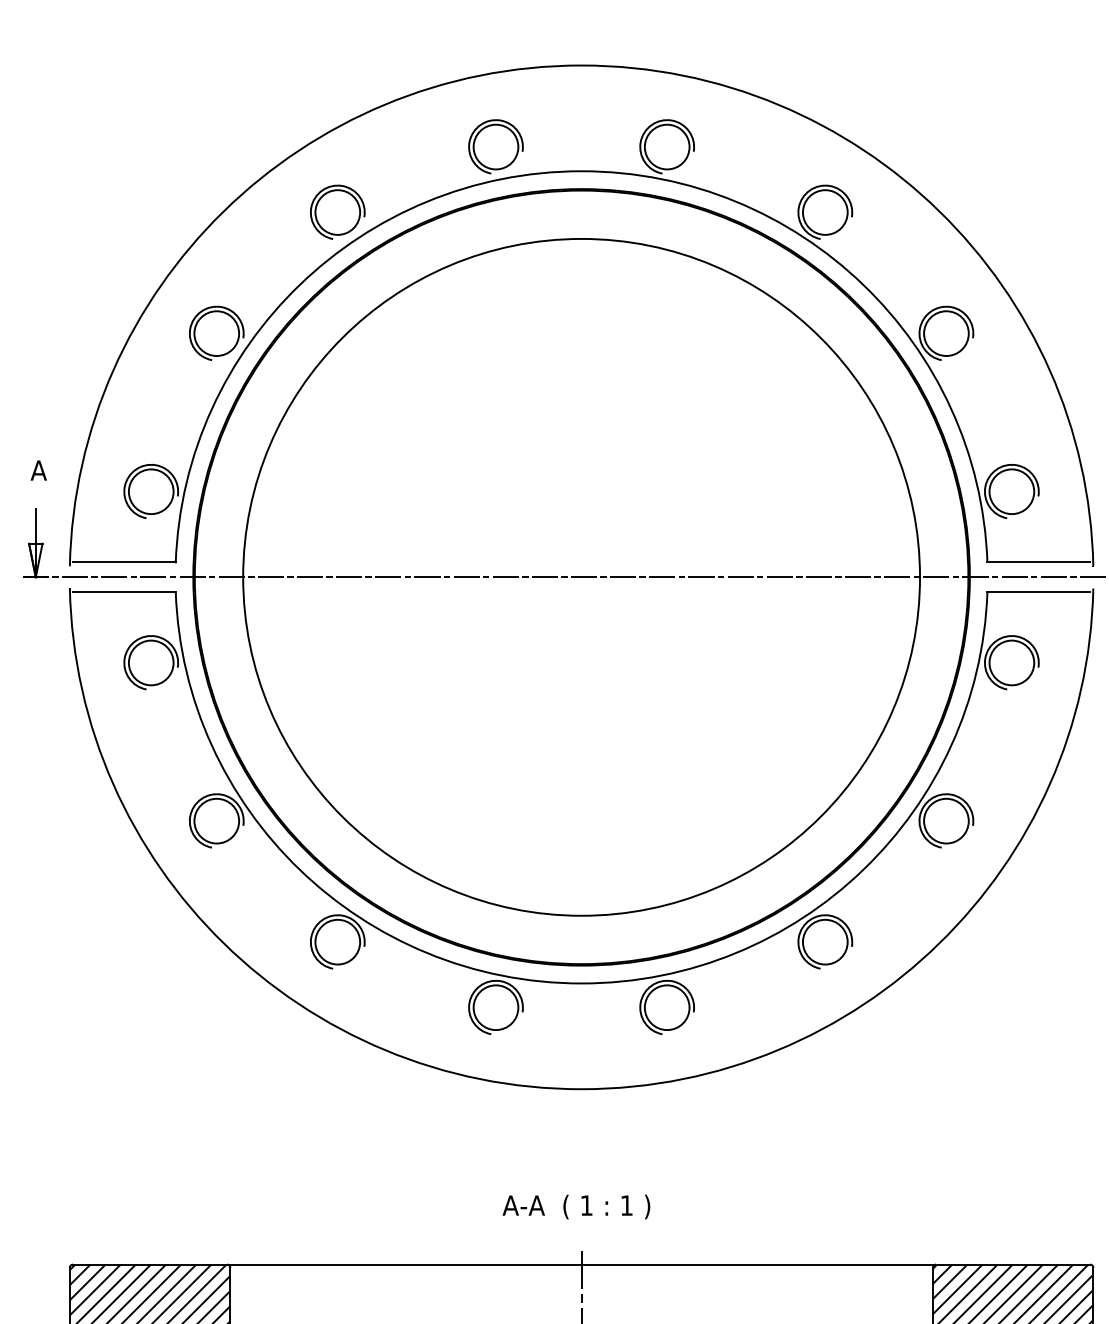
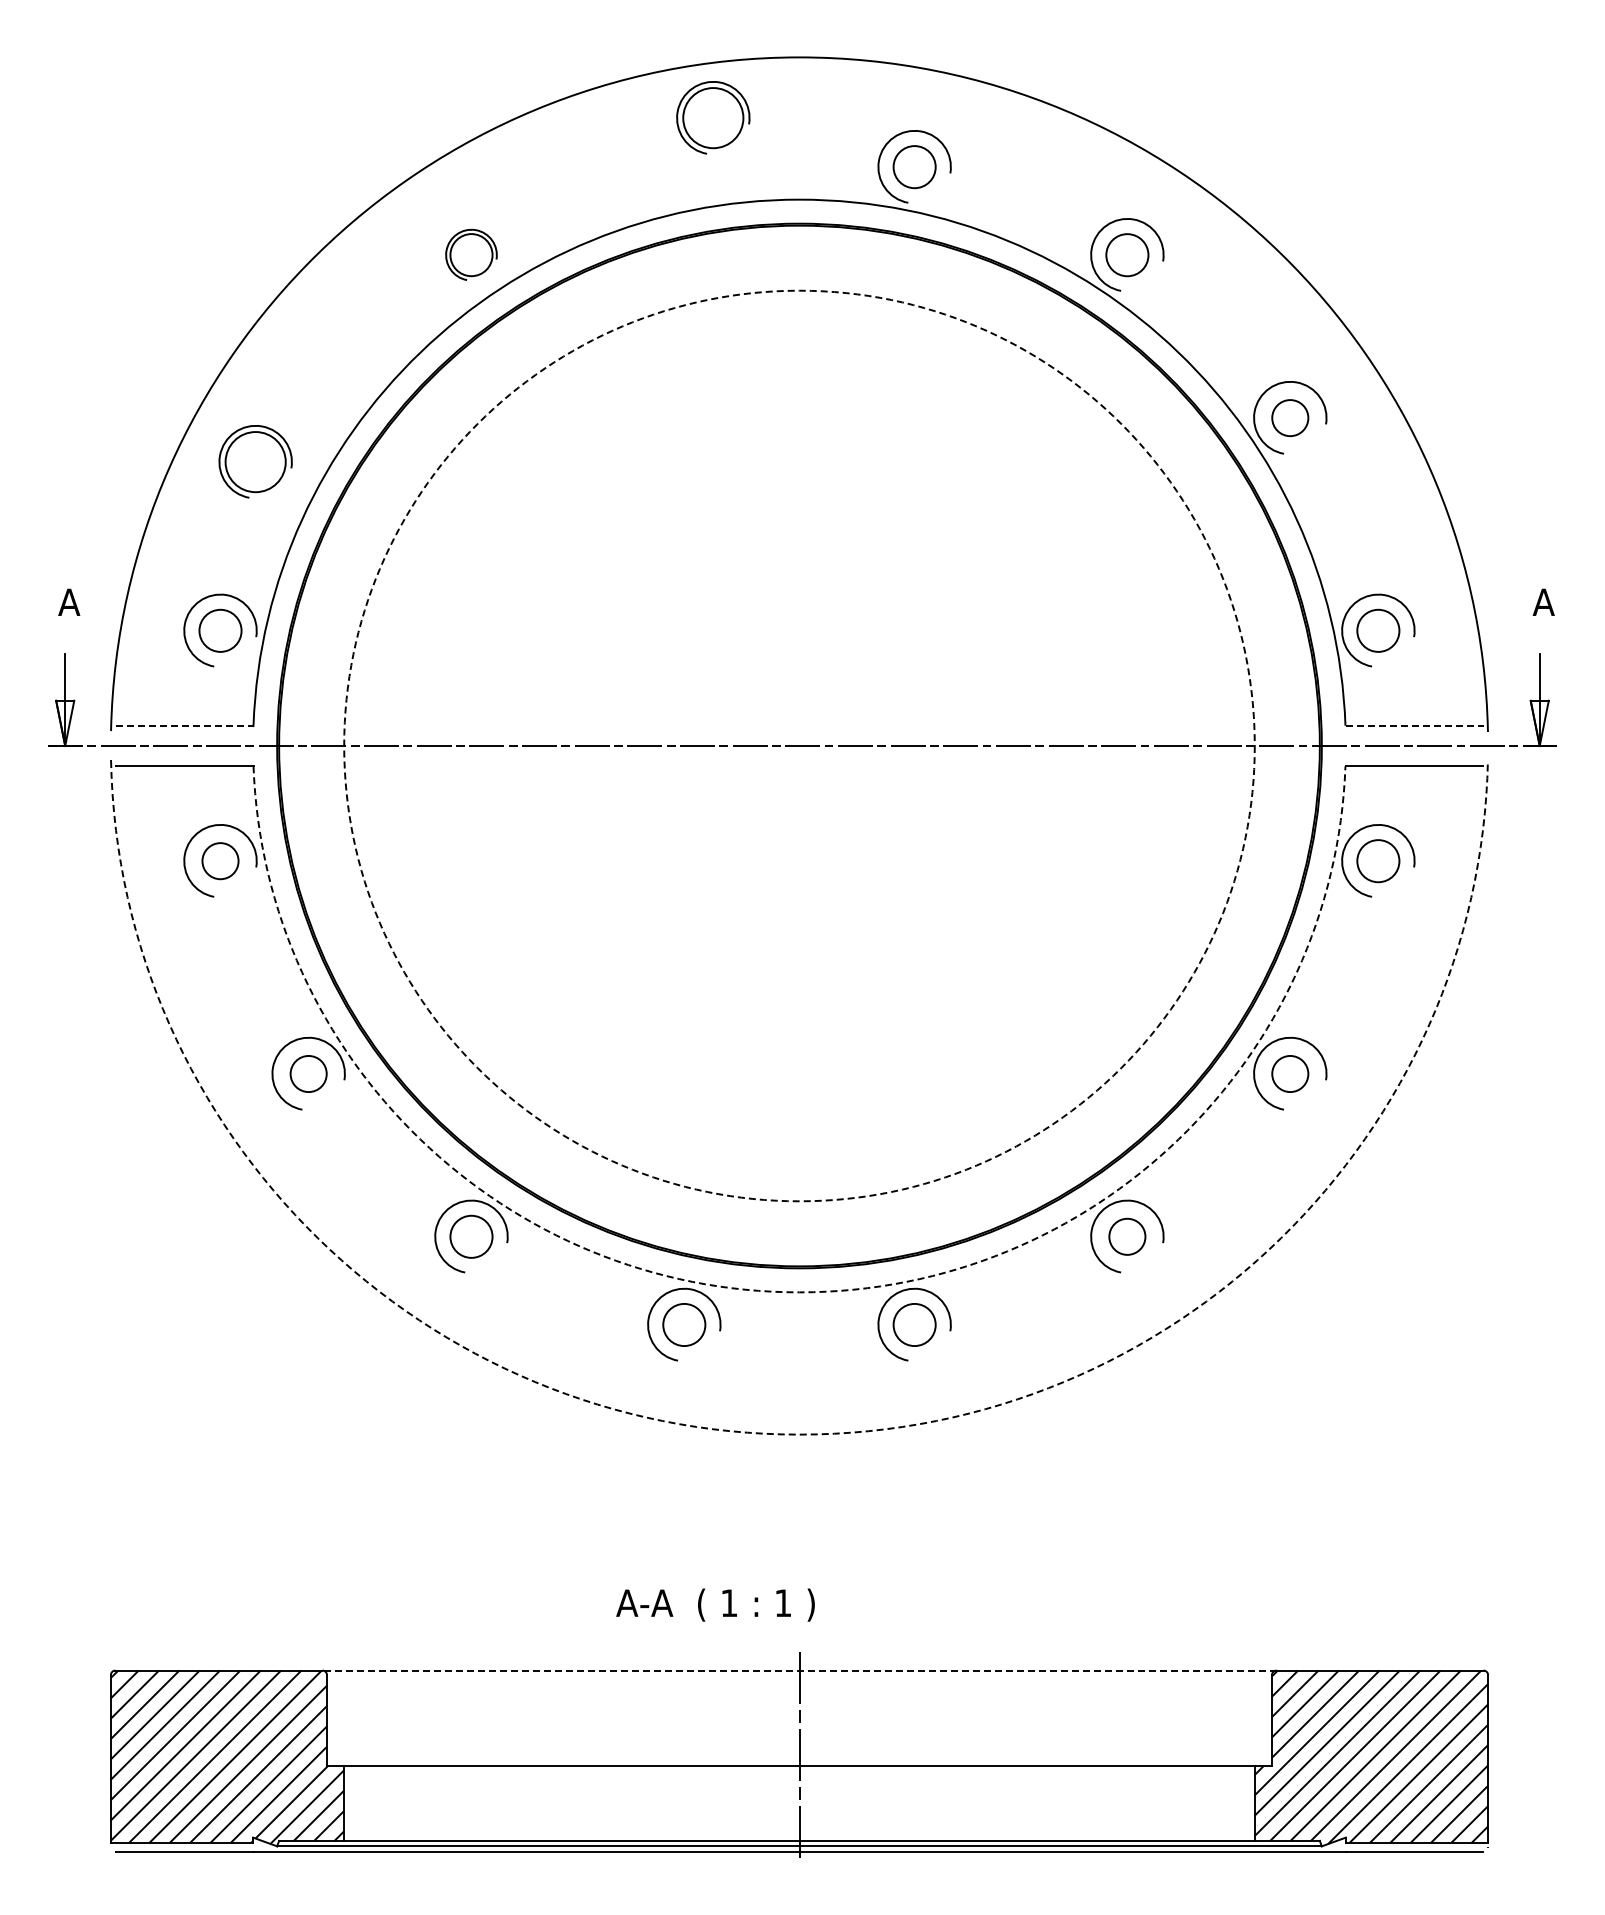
part: (496, 146) -> (713, 117), moved
circle: (667, 147) -> (914, 167), size x0.7
part: (337, 212) -> (471, 254), size x0.7
circle: (825, 212) -> (1127, 255), size x0.7
part: (216, 333) -> (255, 461), moved
circle: (946, 333) -> (1290, 418), size x0.6
circle: (151, 491) -> (220, 630), size x0.7
circle: (1011, 491) -> (1378, 630), size x0.7
line: (124, 562) -> (184, 725), solid -> dashed
line: (1038, 562) -> (1414, 725), solid -> dashed
circle: (581, 576) -> (799, 745), solid -> dashed
circle: (151, 663) -> (220, 861), size x0.6
circle: (1011, 663) -> (1378, 861), size x0.7
circle: (216, 820) -> (308, 1073), size x0.6
circle: (946, 820) -> (1290, 1073), size x0.6
circle: (337, 941) -> (471, 1236), size x0.7
circle: (825, 941) -> (1127, 1236), size x0.6
arc: (581, 983) -> (799, 1292), solid -> dashed
circle: (496, 1007) -> (684, 1324), size x0.7
circle: (667, 1007) -> (914, 1324), size x0.7
arc: (581, 1089) -> (799, 1434), solid -> dashed
text: (576, 1206) -> (715, 1604), moved
line: (581, 1264) -> (799, 1670), solid -> dashed

